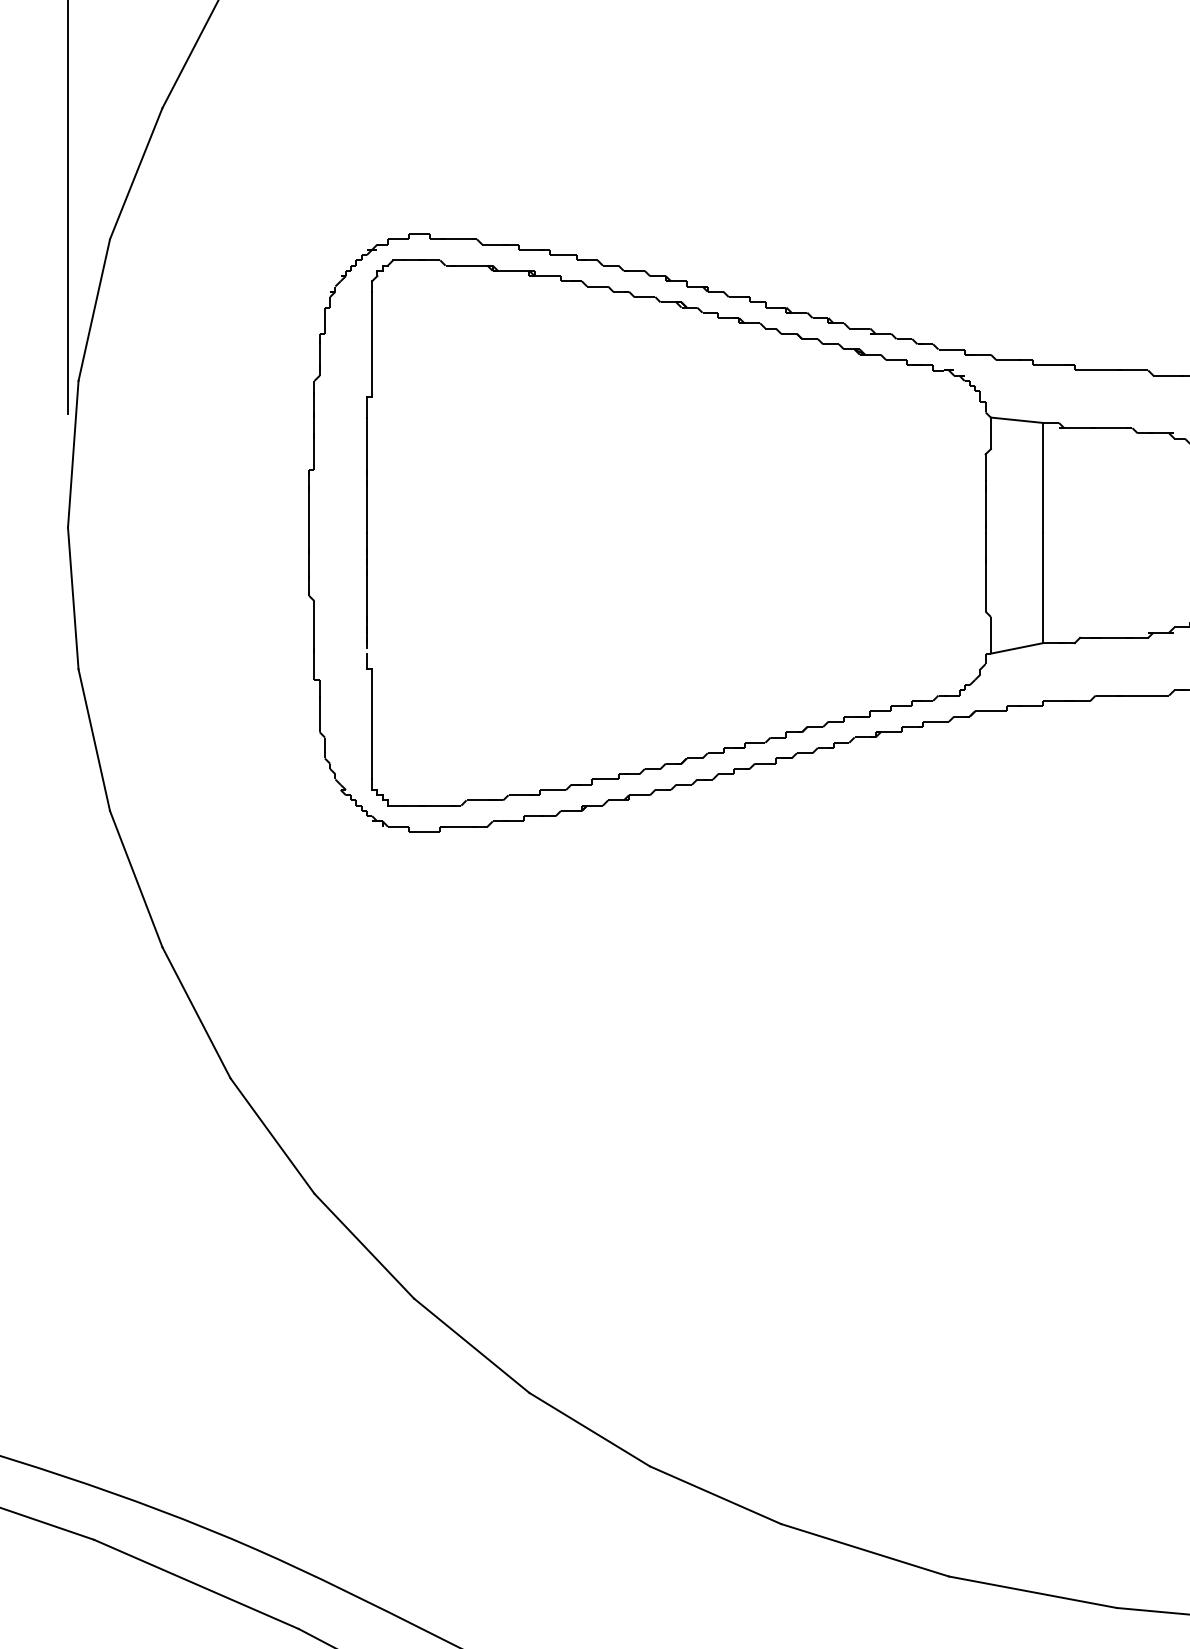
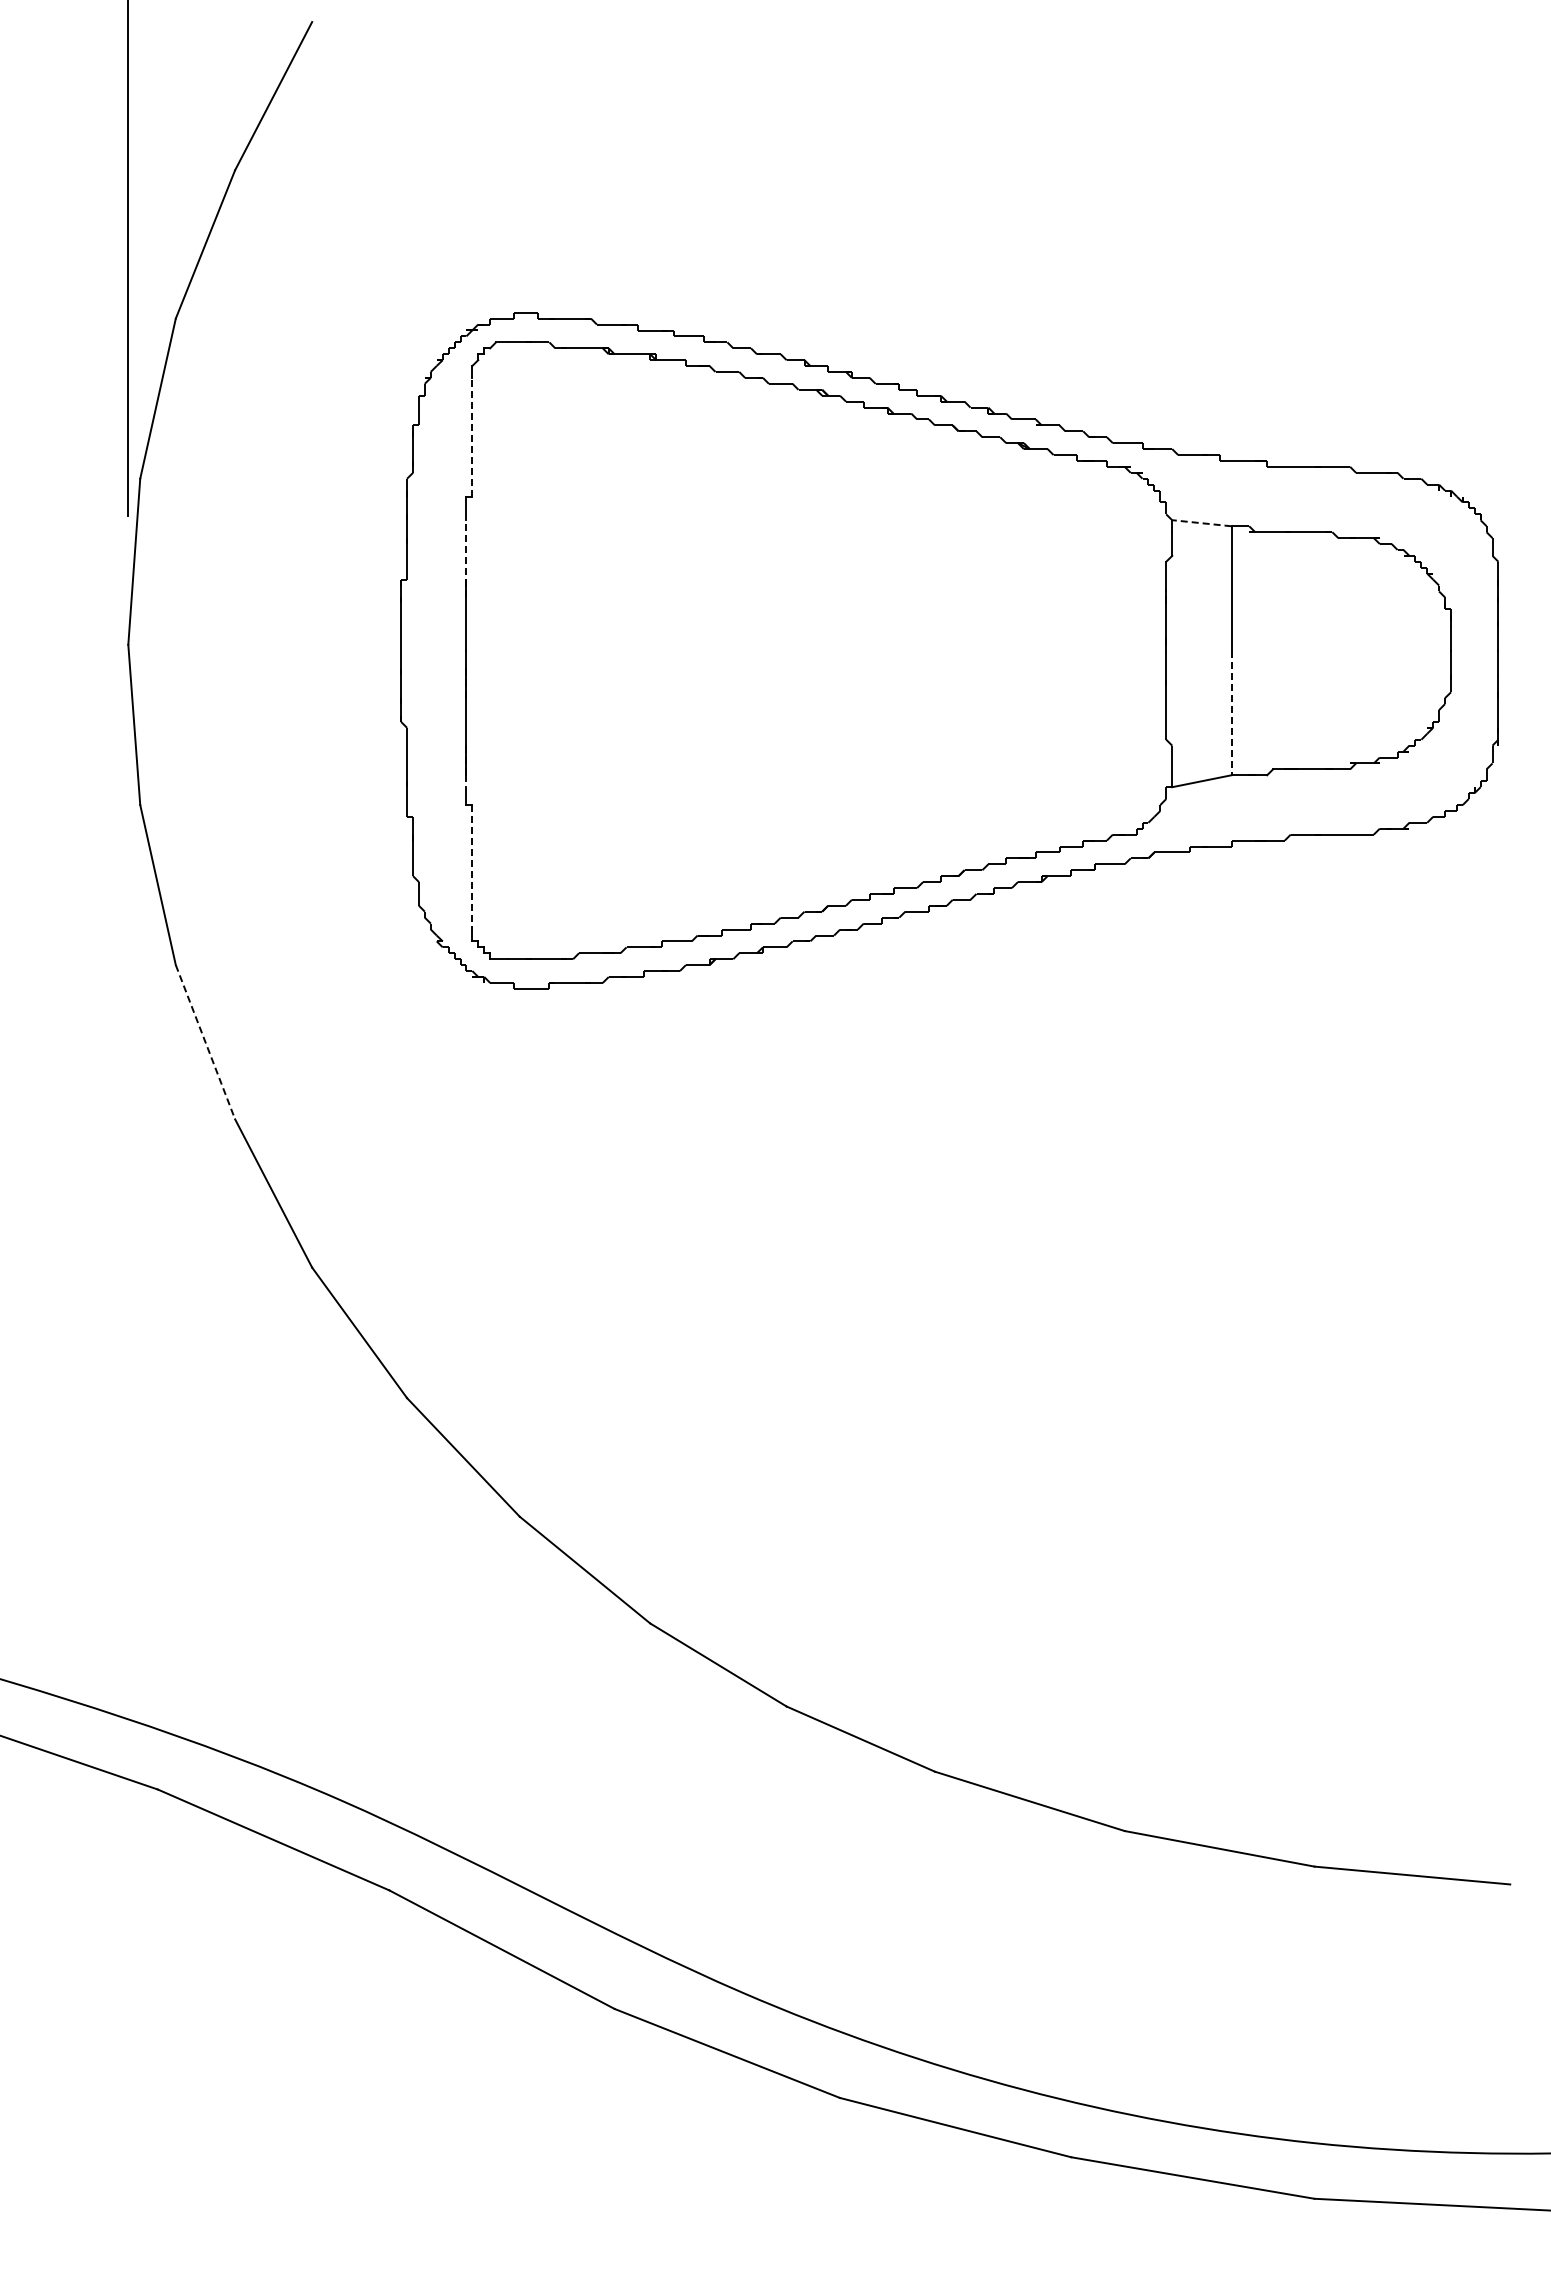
line: (372, 343) -> (472, 436), solid -> dashed
line: (1016, 420) -> (1201, 523), solid -> dashed
line: (366, 446) -> (466, 552), solid -> dashed
line: (1043, 588) -> (1231, 713), solid -> dashed
line: (372, 724) -> (472, 867), solid -> dashed
line: (136, 879) -> (205, 1042), solid -> dashed

